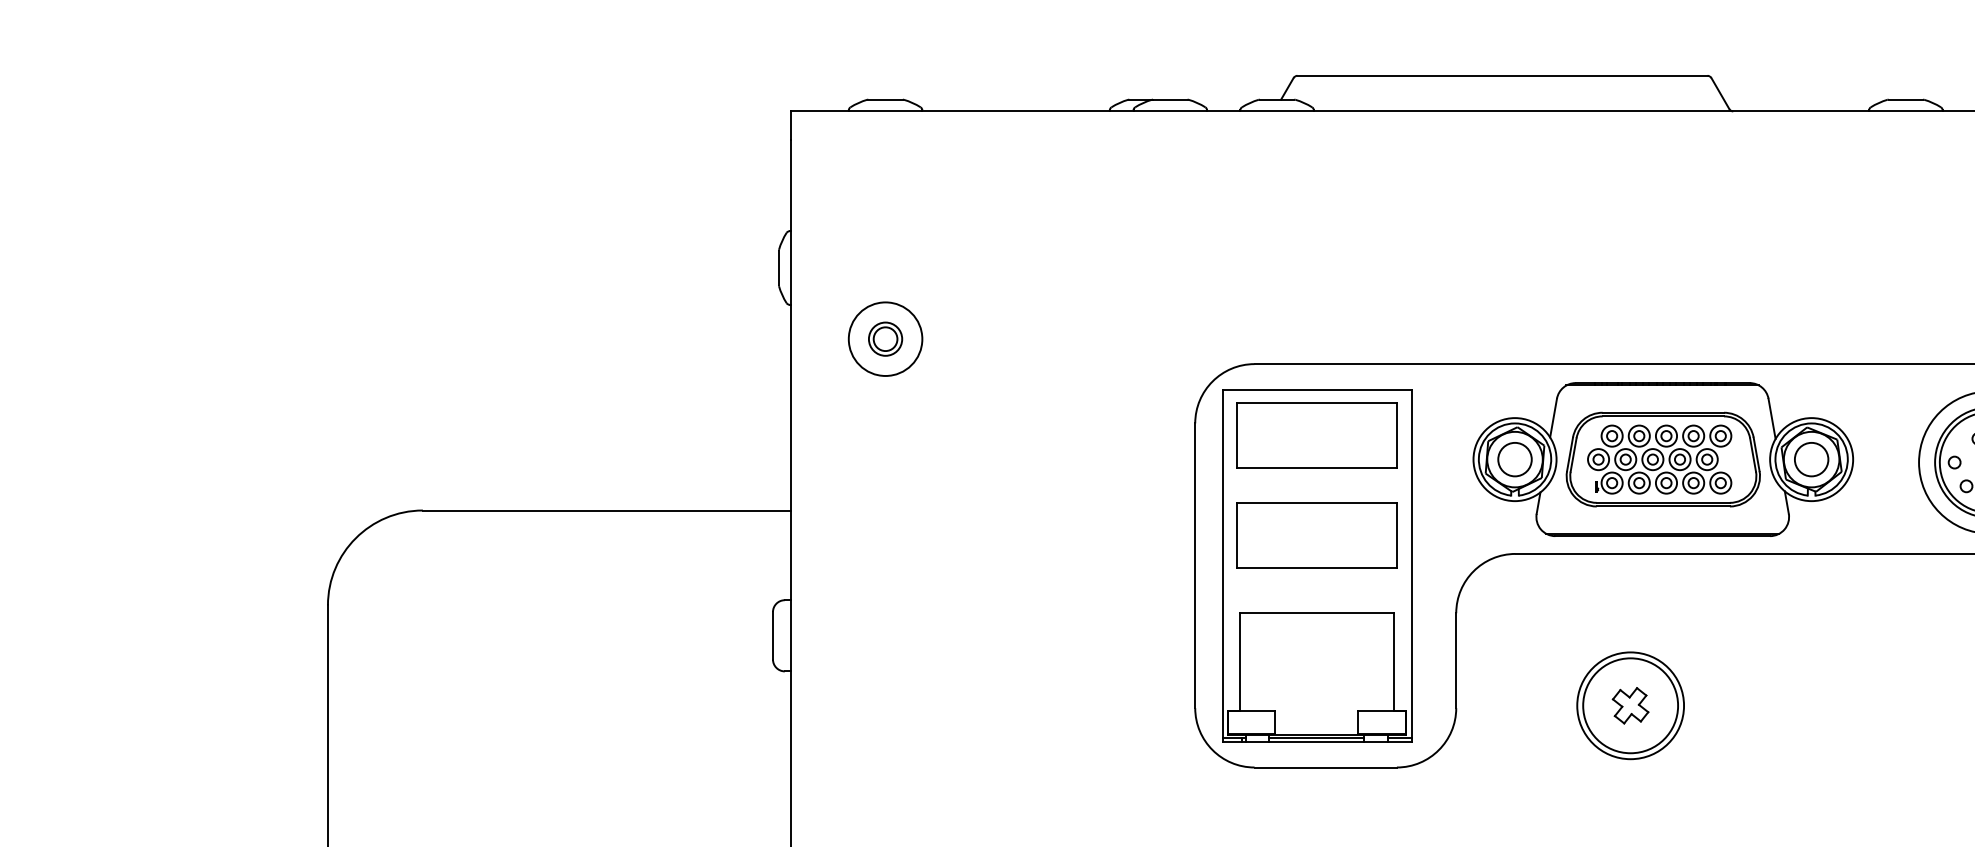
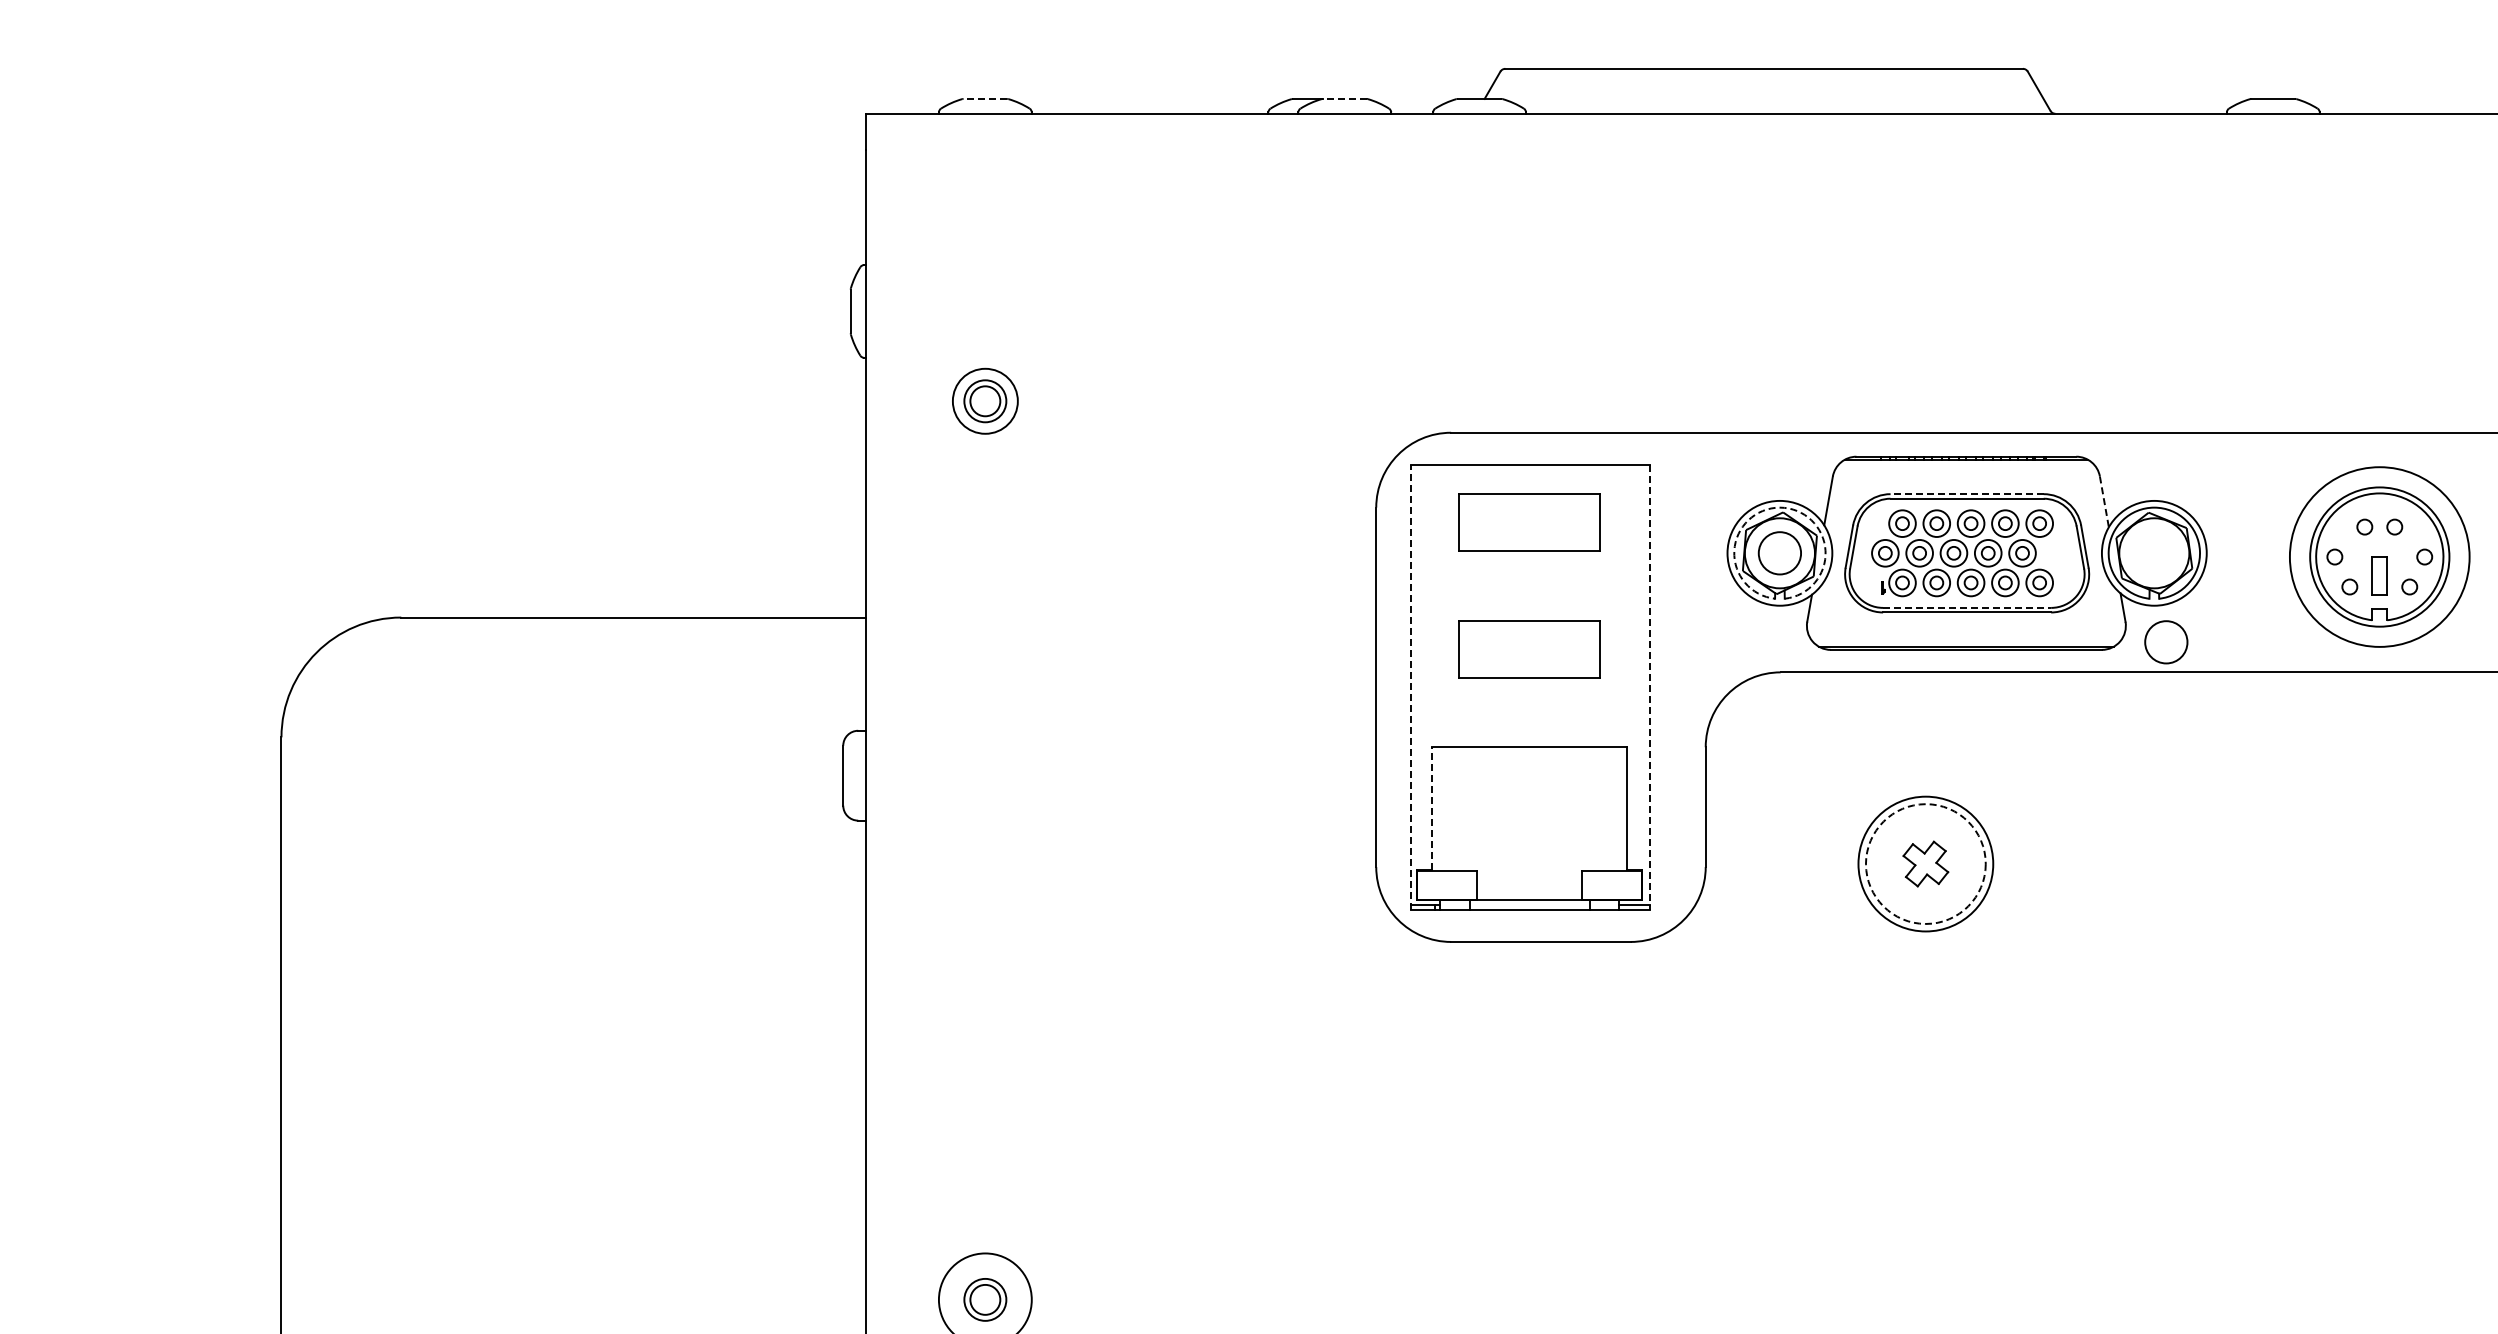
line: (885, 99) -> (985, 98), solid -> dashed
line: (1170, 99) -> (1344, 98), solid -> dashed
circle: (884, 338) -> (984, 400), size x0.7
line: (1663, 413) -> (1967, 494), solid -> dashed
line: (1772, 418) -> (2104, 501), solid -> dashed
arc: (1514, 423) -> (1779, 507), solid -> dashed
part: (1316, 435) -> (1529, 522), size x0.7
circle: (1811, 459) -> (2166, 642), moved
line: (1663, 502) -> (1967, 607), solid -> dashed
part: (1316, 535) -> (1529, 649), size x0.7
line: (1222, 565) -> (1410, 686), solid -> dashed
line: (1412, 565) -> (1650, 687), solid -> dashed
line: (1239, 661) -> (1432, 808), solid -> dashed
circle: (1630, 705) -> (1925, 863), solid -> dashed
line: (1316, 737) -> (1529, 904), removed

